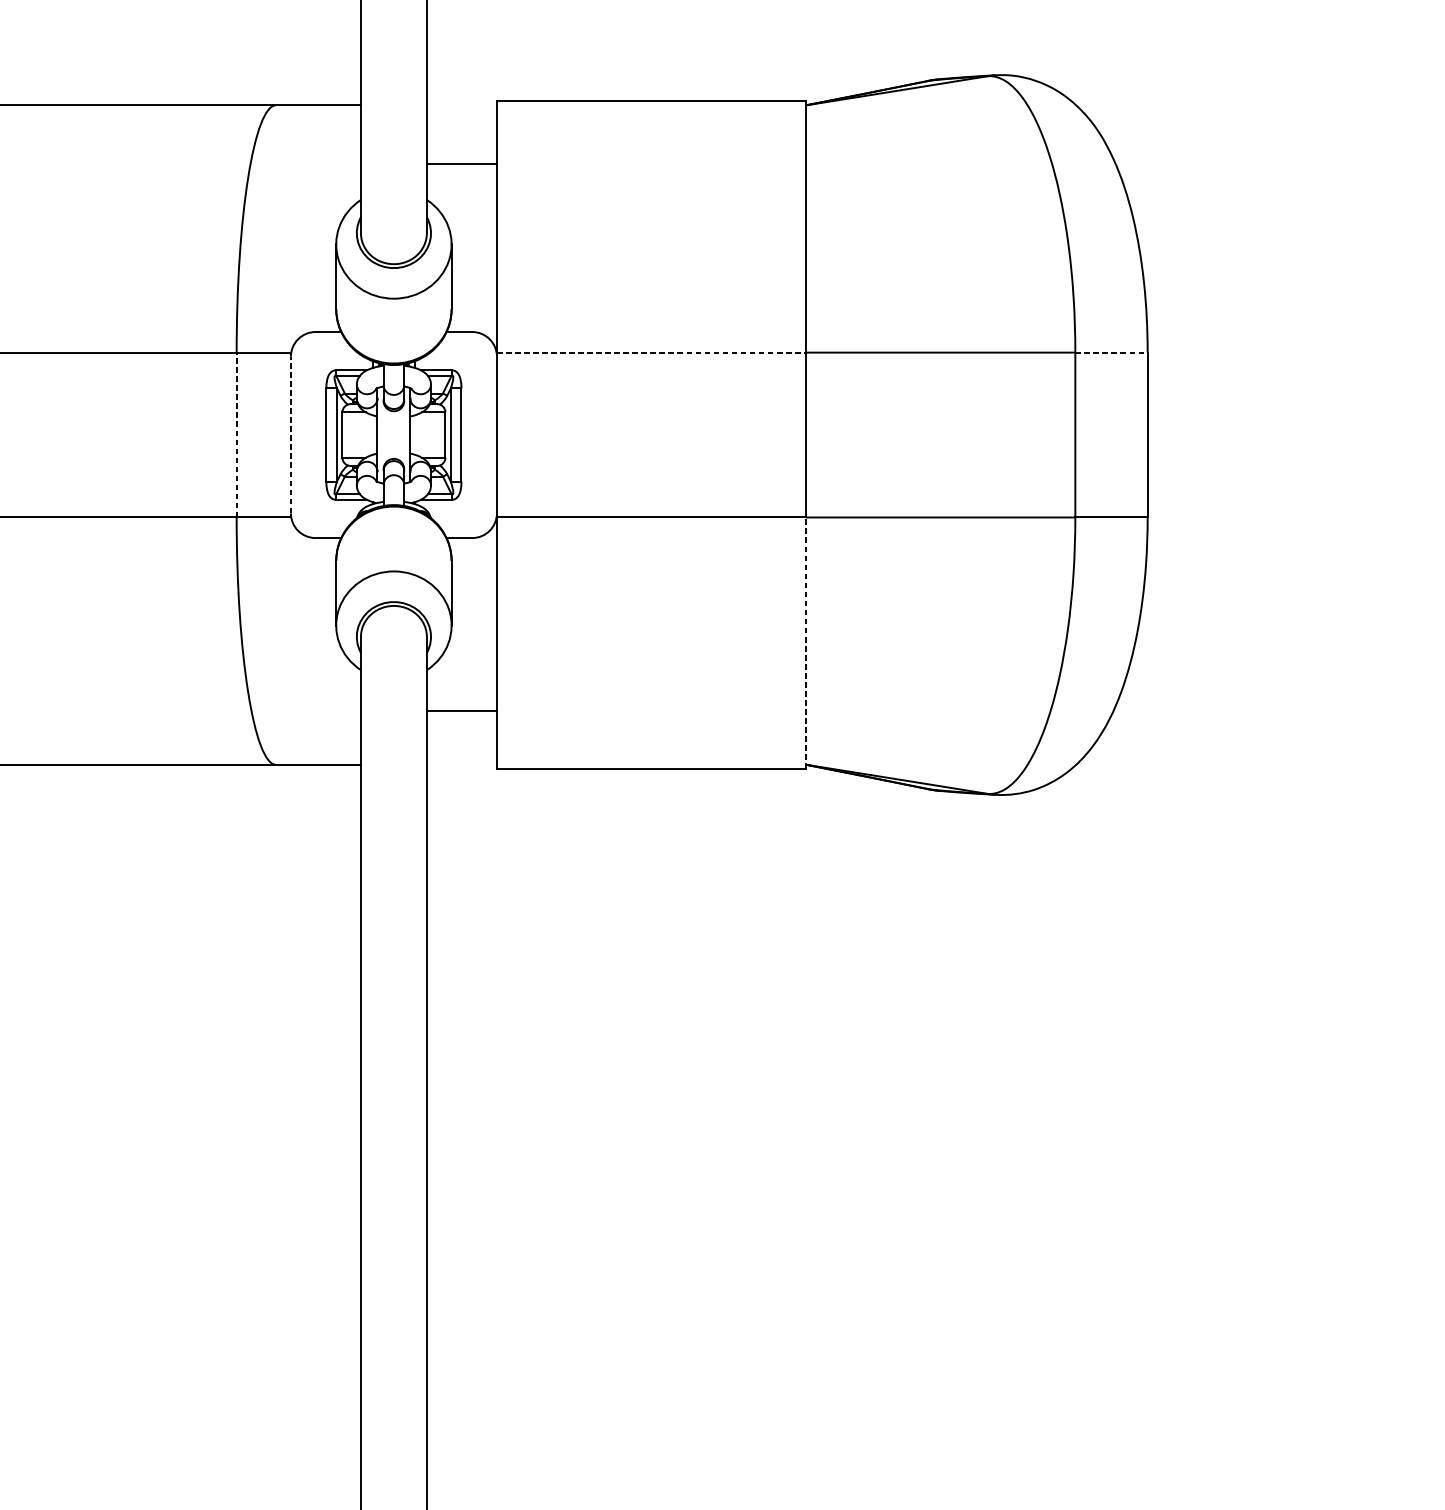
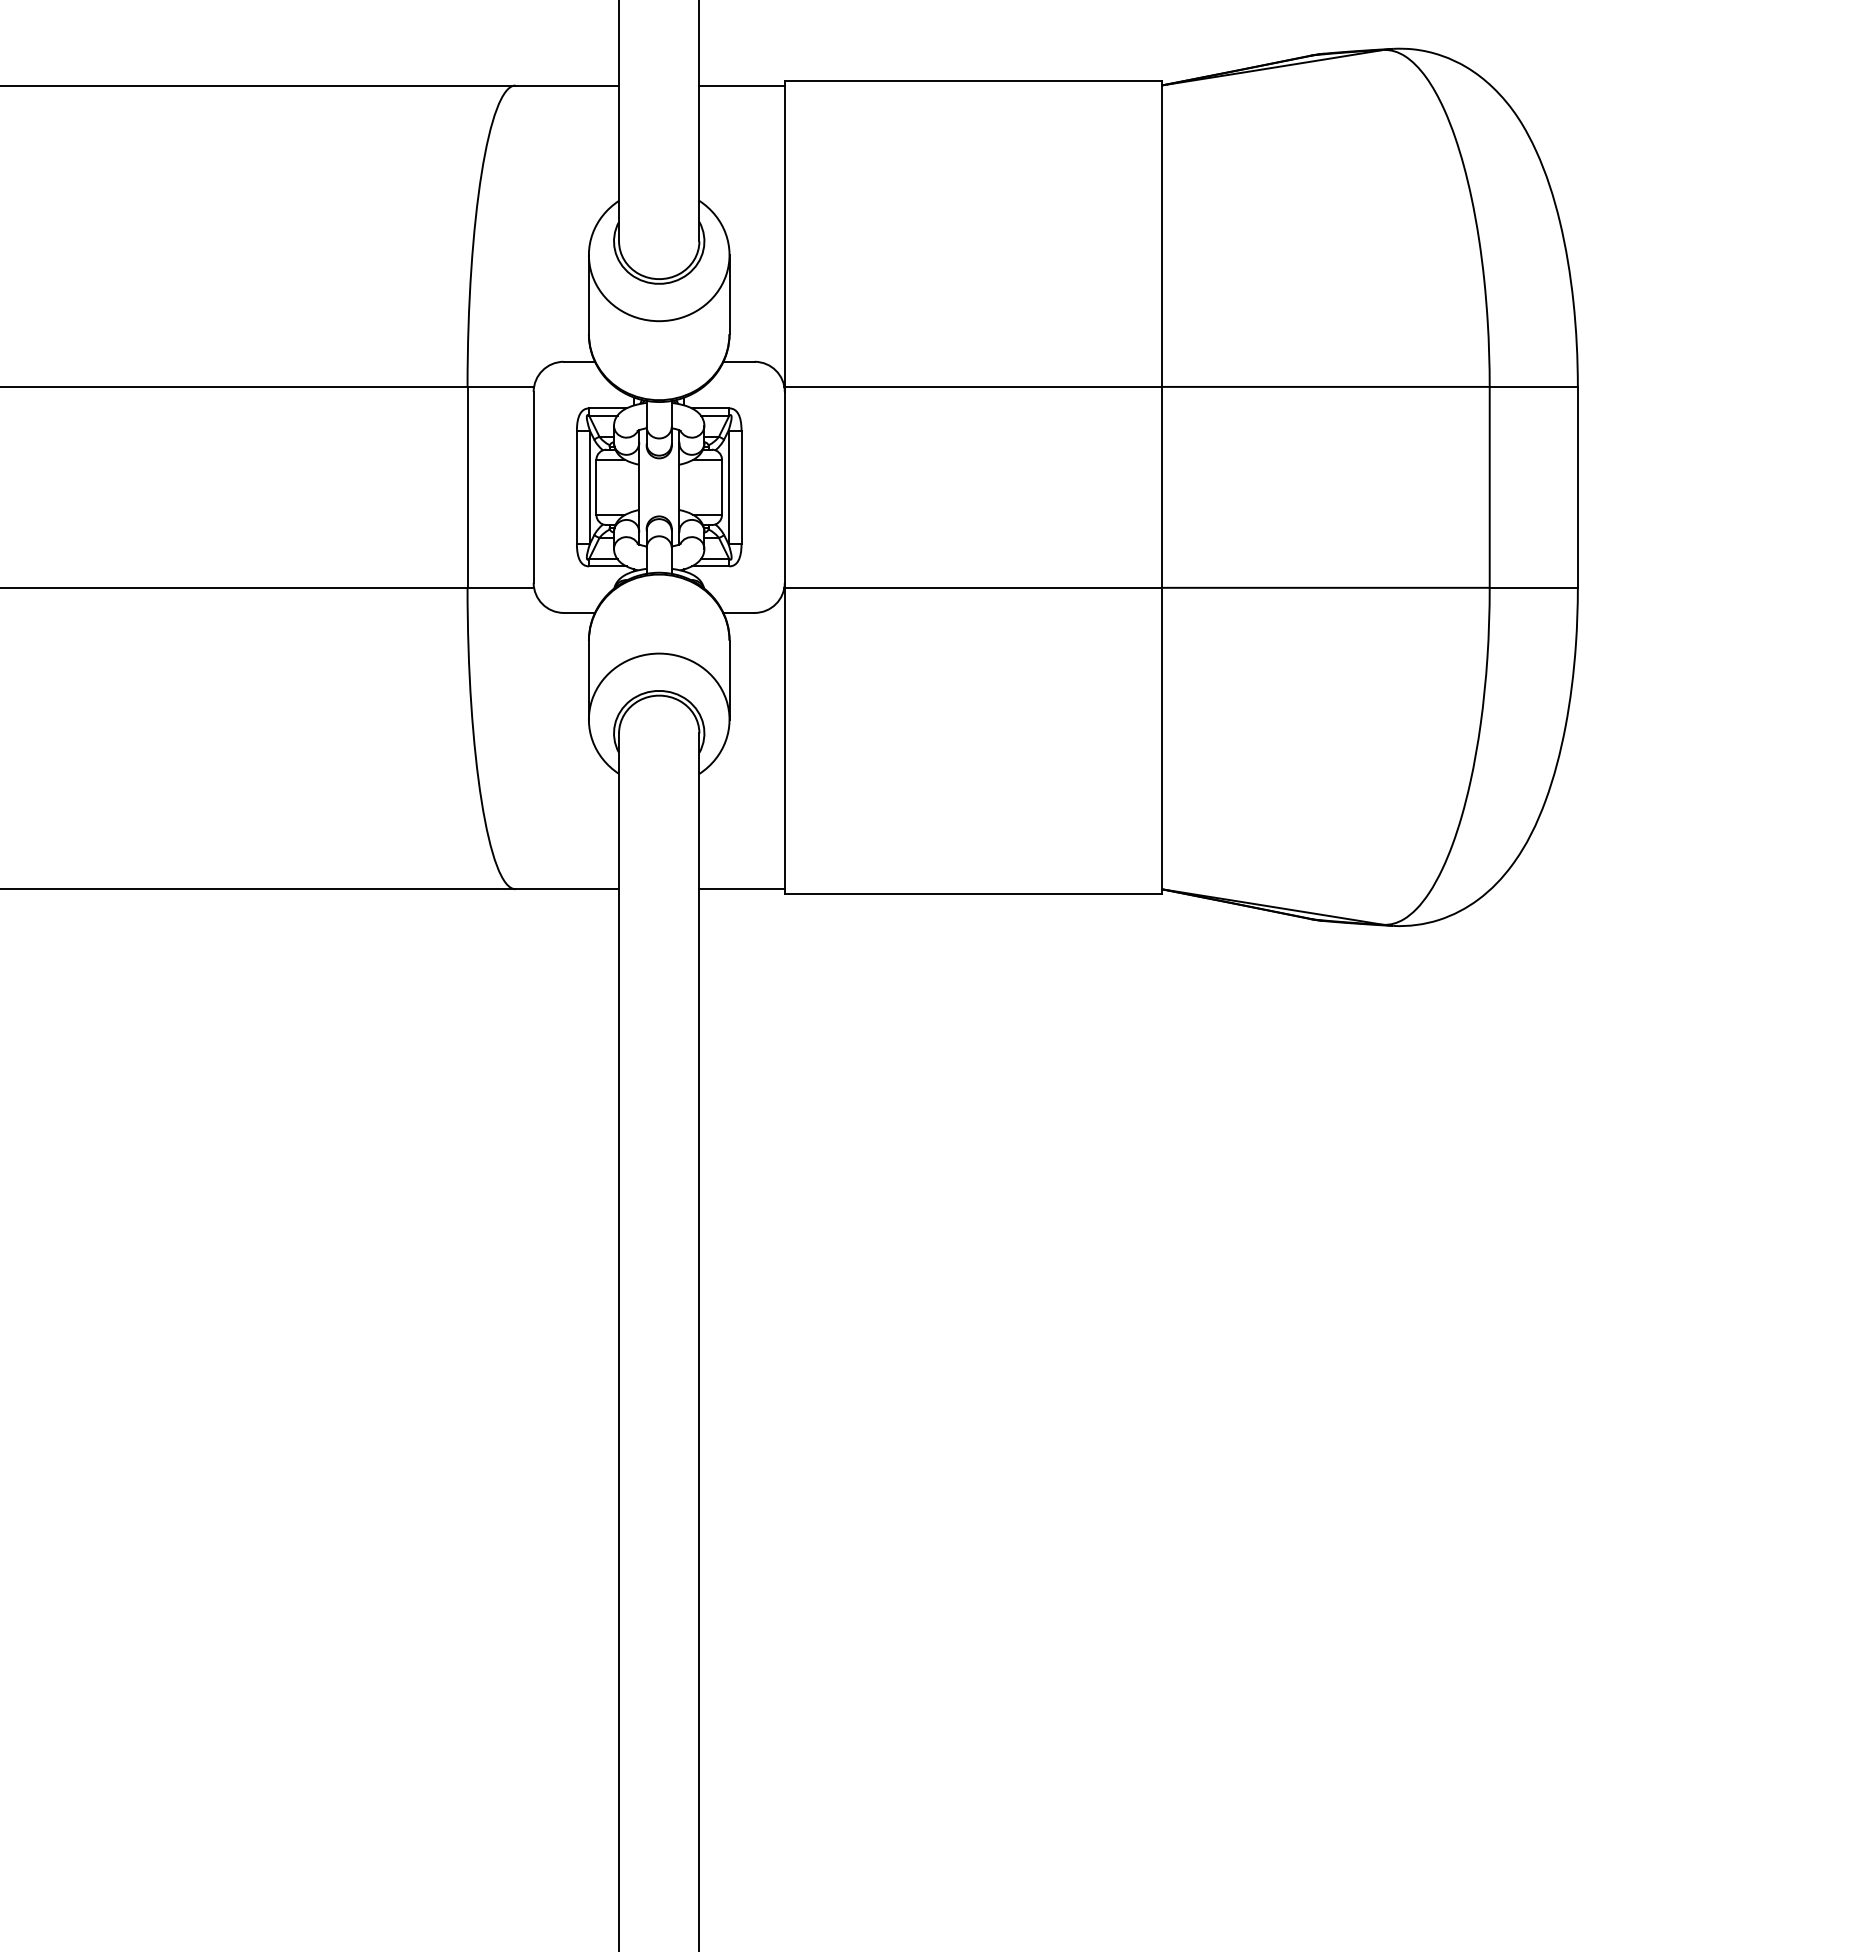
line: (461, 163) -> (741, 85), moved
line: (651, 352) -> (973, 386), dashed -> solid
line: (1112, 352) -> (1534, 386), dashed -> solid
line: (236, 434) -> (467, 486), dashed -> solid
line: (290, 434) -> (533, 486), dashed -> solid
line: (806, 642) -> (1161, 740), dashed -> solid
line: (461, 711) -> (741, 889), moved

